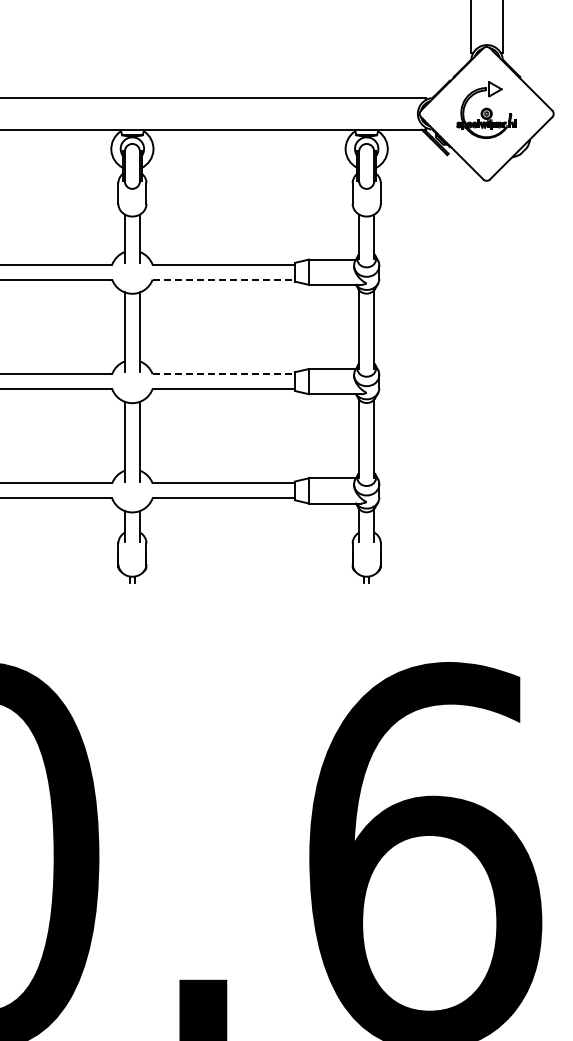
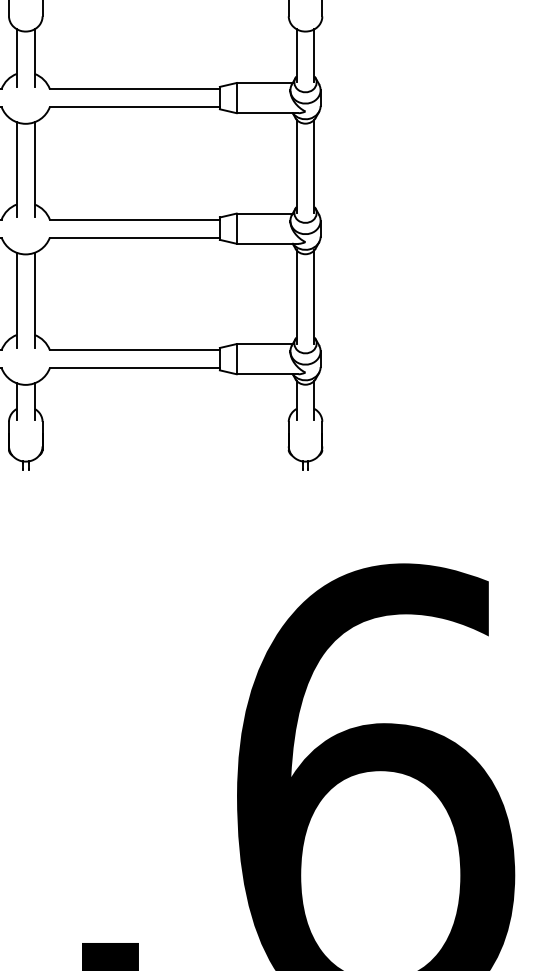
line: (224, 279) -> (135, 106), dashed -> solid
line: (224, 374) -> (135, 220), dashed -> solid

